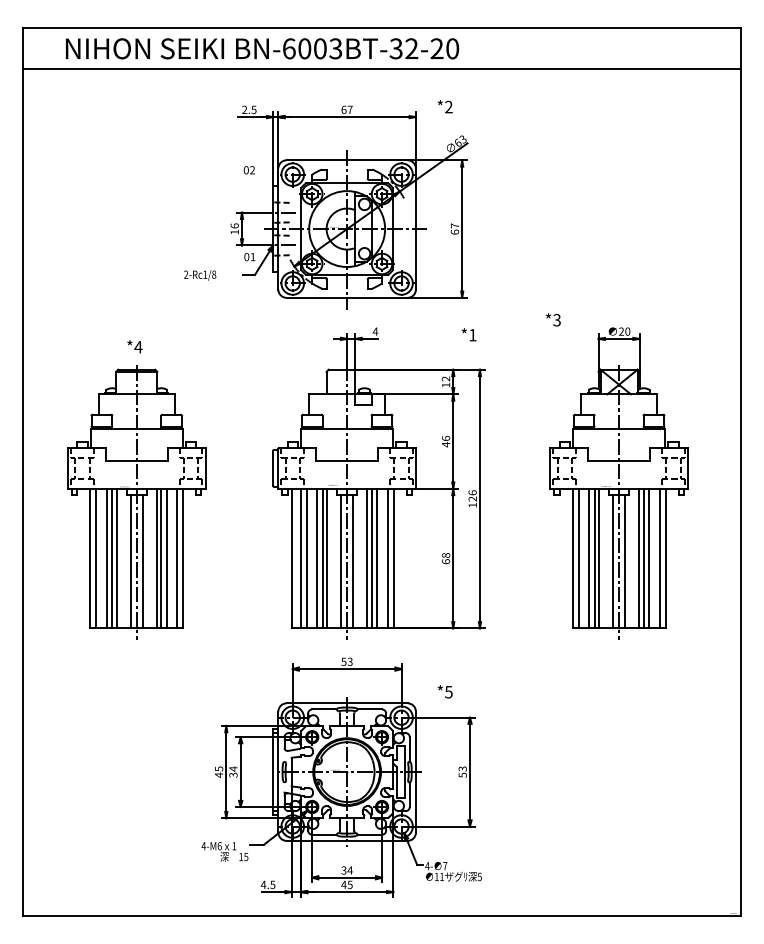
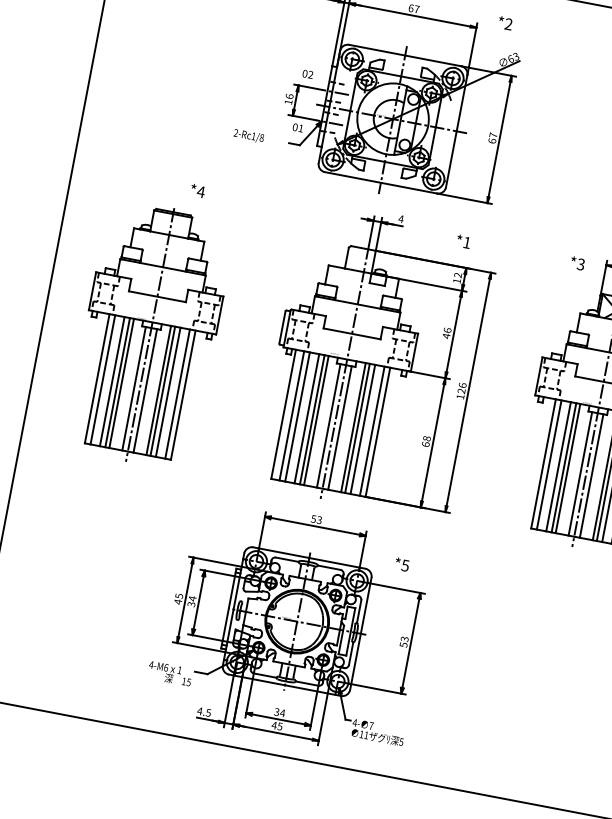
text: (248, 170) -> (307, 74), moved
text: (553, 319) -> (577, 263), moved
text: (468, 334) -> (463, 241), moved
text: (134, 346) -> (197, 190), moved

